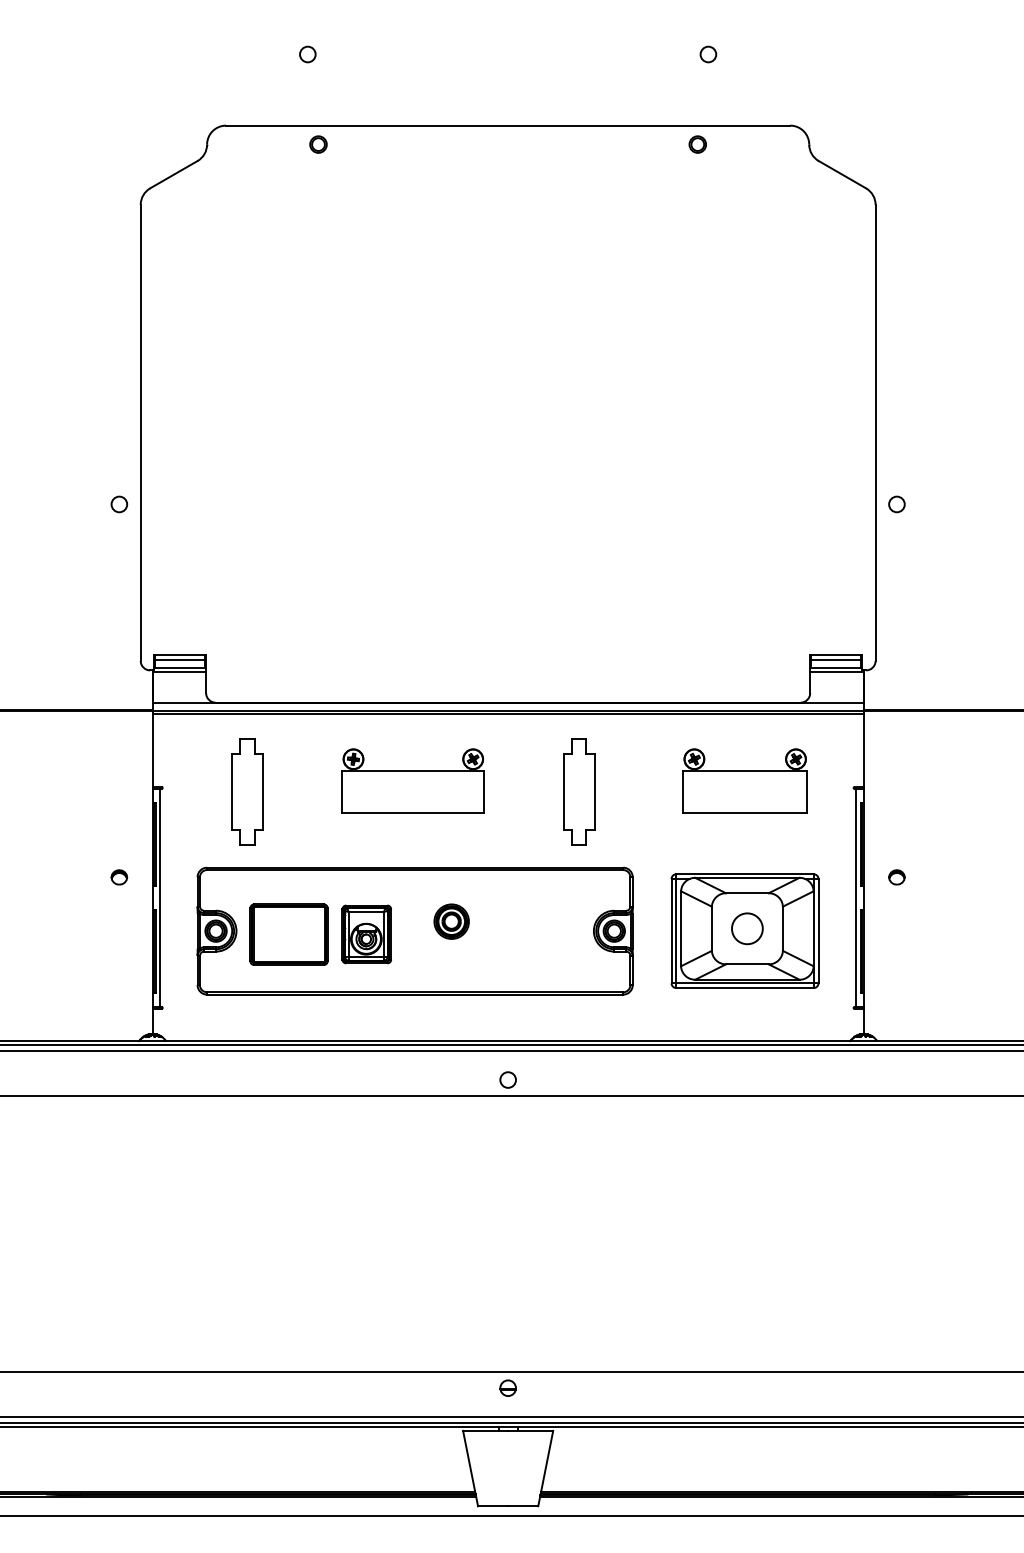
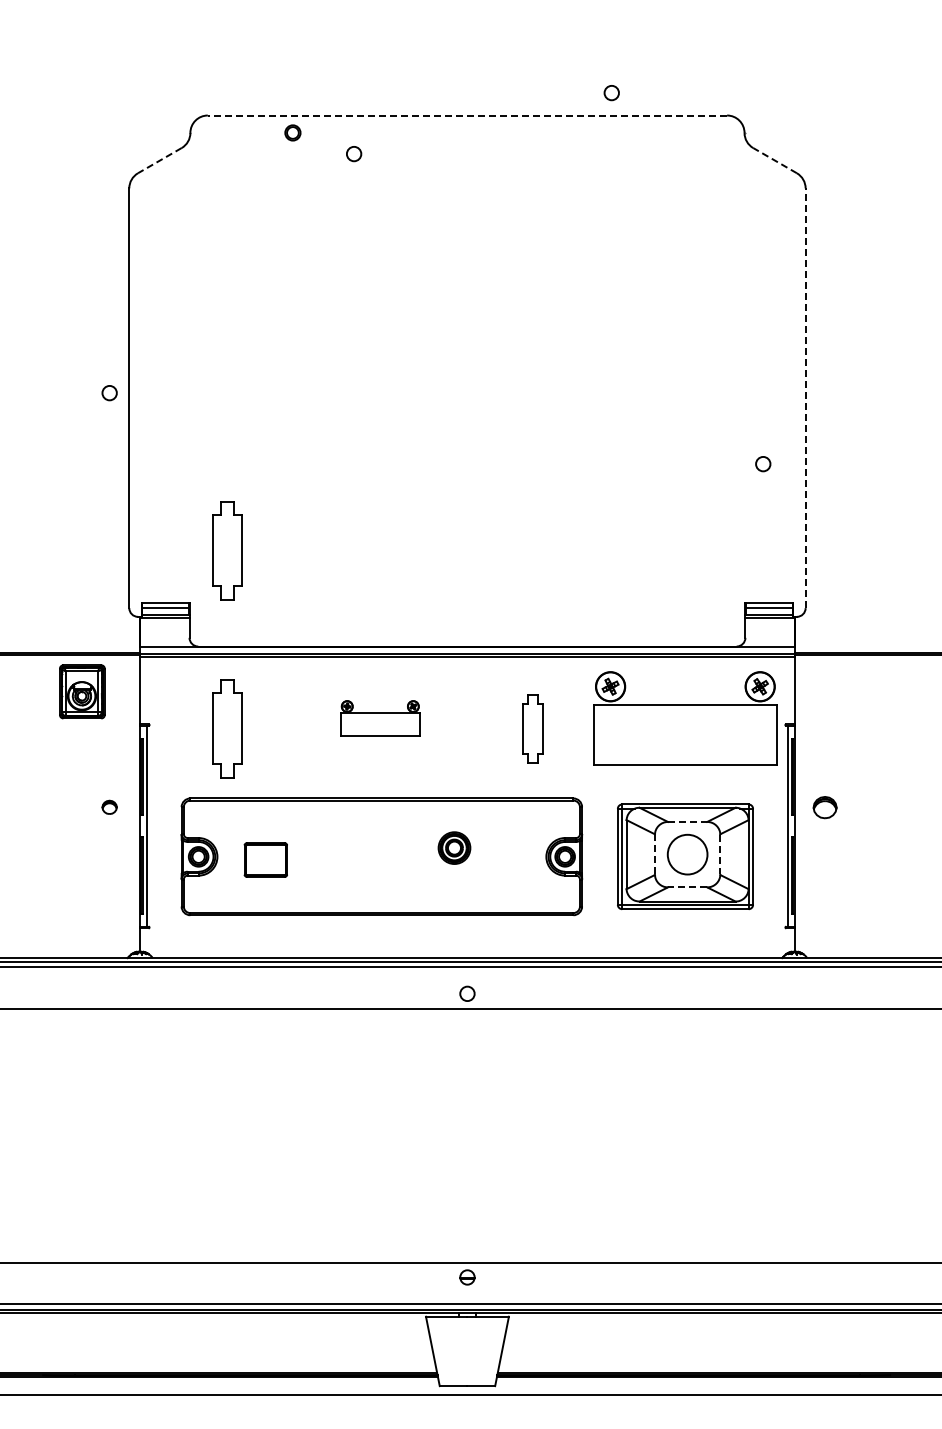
circle: (308, 54) -> (354, 154), moved
circle: (708, 54) -> (611, 93), moved
line: (508, 125) -> (467, 115), solid -> dashed
circle: (697, 144) -> (641, 132), removed
line: (173, 174) -> (159, 160), solid -> dashed
line: (841, 174) -> (774, 160), solid -> dashed
line: (875, 433) -> (805, 398), solid -> dashed
circle: (119, 504) -> (109, 393), moved
circle: (897, 504) -> (763, 464), moved
part: (247, 598) -> (227, 550), added
part: (413, 780) -> (380, 718), size x0.6
part: (745, 780) -> (685, 718), size x1.6
part: (578, 791) -> (532, 728), size x0.7
part: (897, 876) -> (825, 806), size x1.6
line: (747, 892) -> (687, 821), solid -> dashed
part: (451, 921) -> (454, 847), moved
line: (711, 928) -> (654, 854), solid -> dashed
circle: (747, 928) -> (687, 854), size x1.4
line: (783, 928) -> (720, 854), solid -> dashed
part: (288, 934) -> (265, 859), size x0.6
part: (366, 934) -> (82, 691), moved
line: (747, 964) -> (687, 887), solid -> dashed

